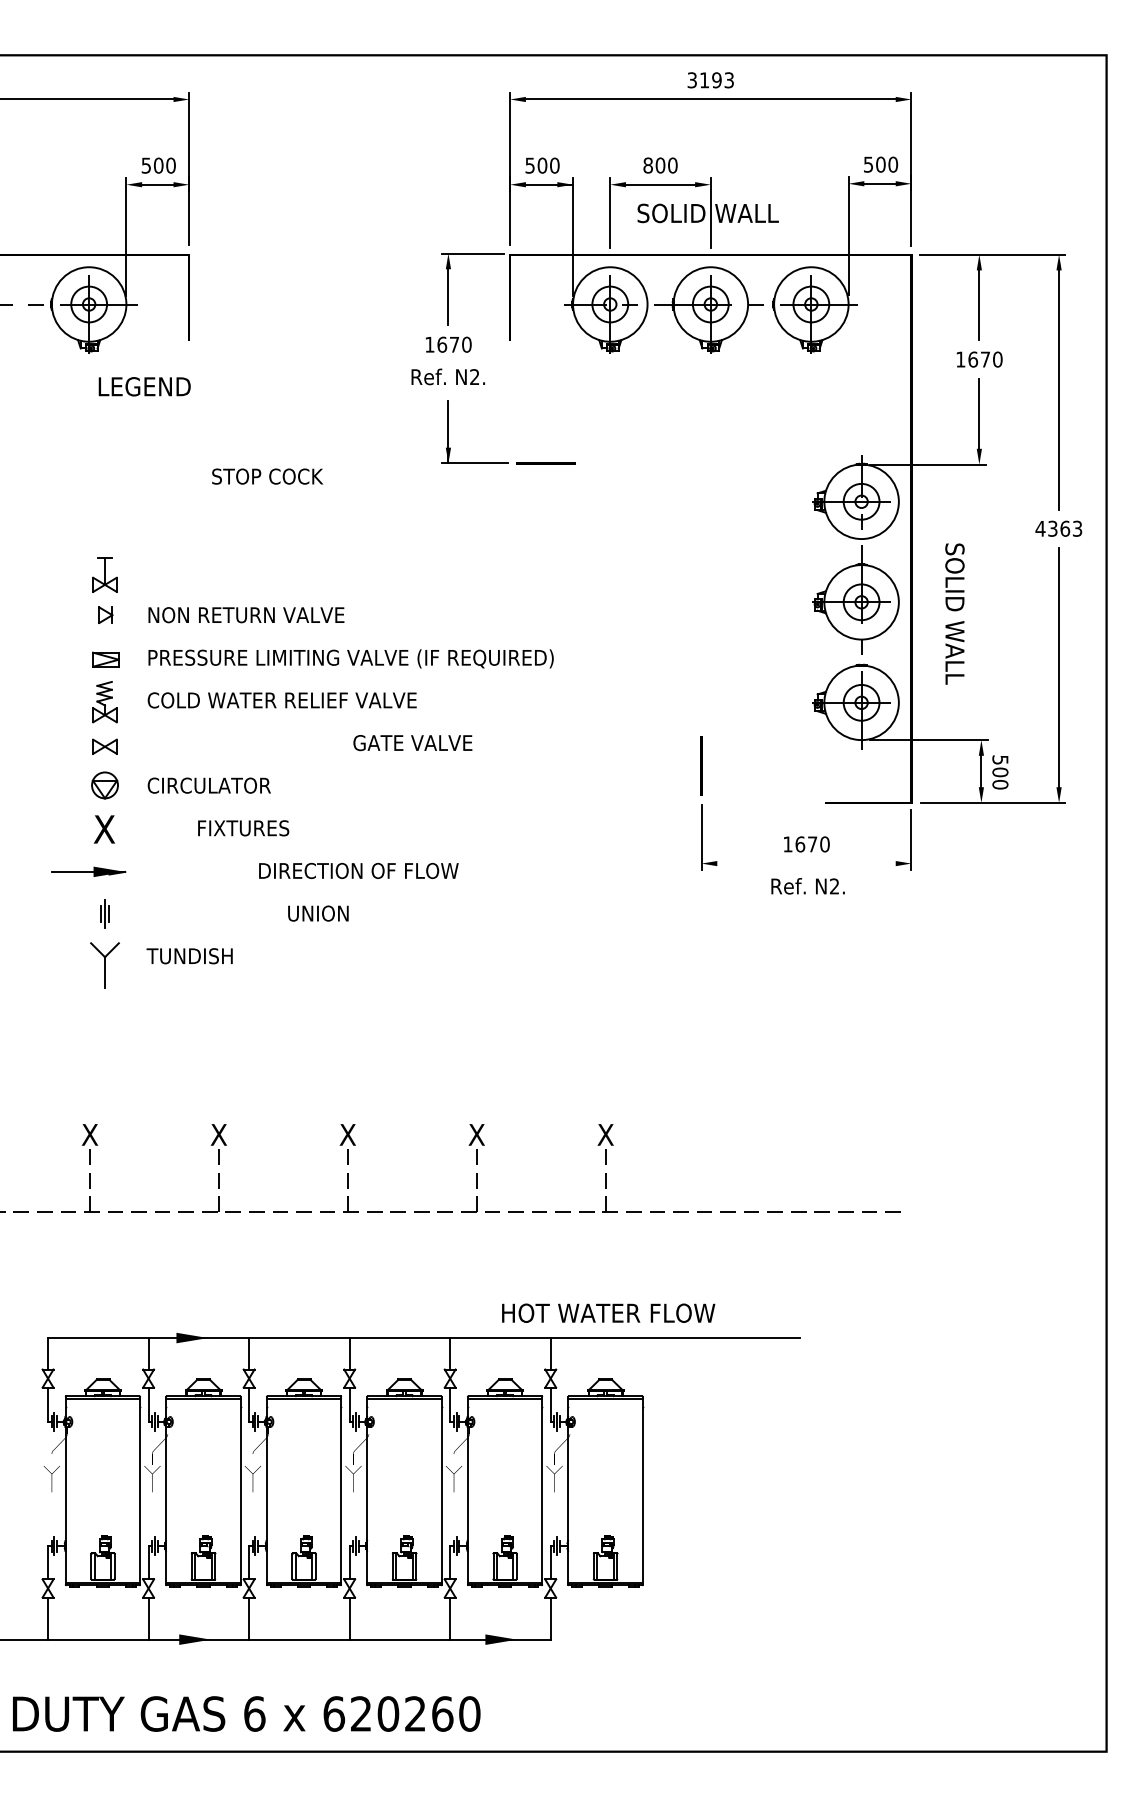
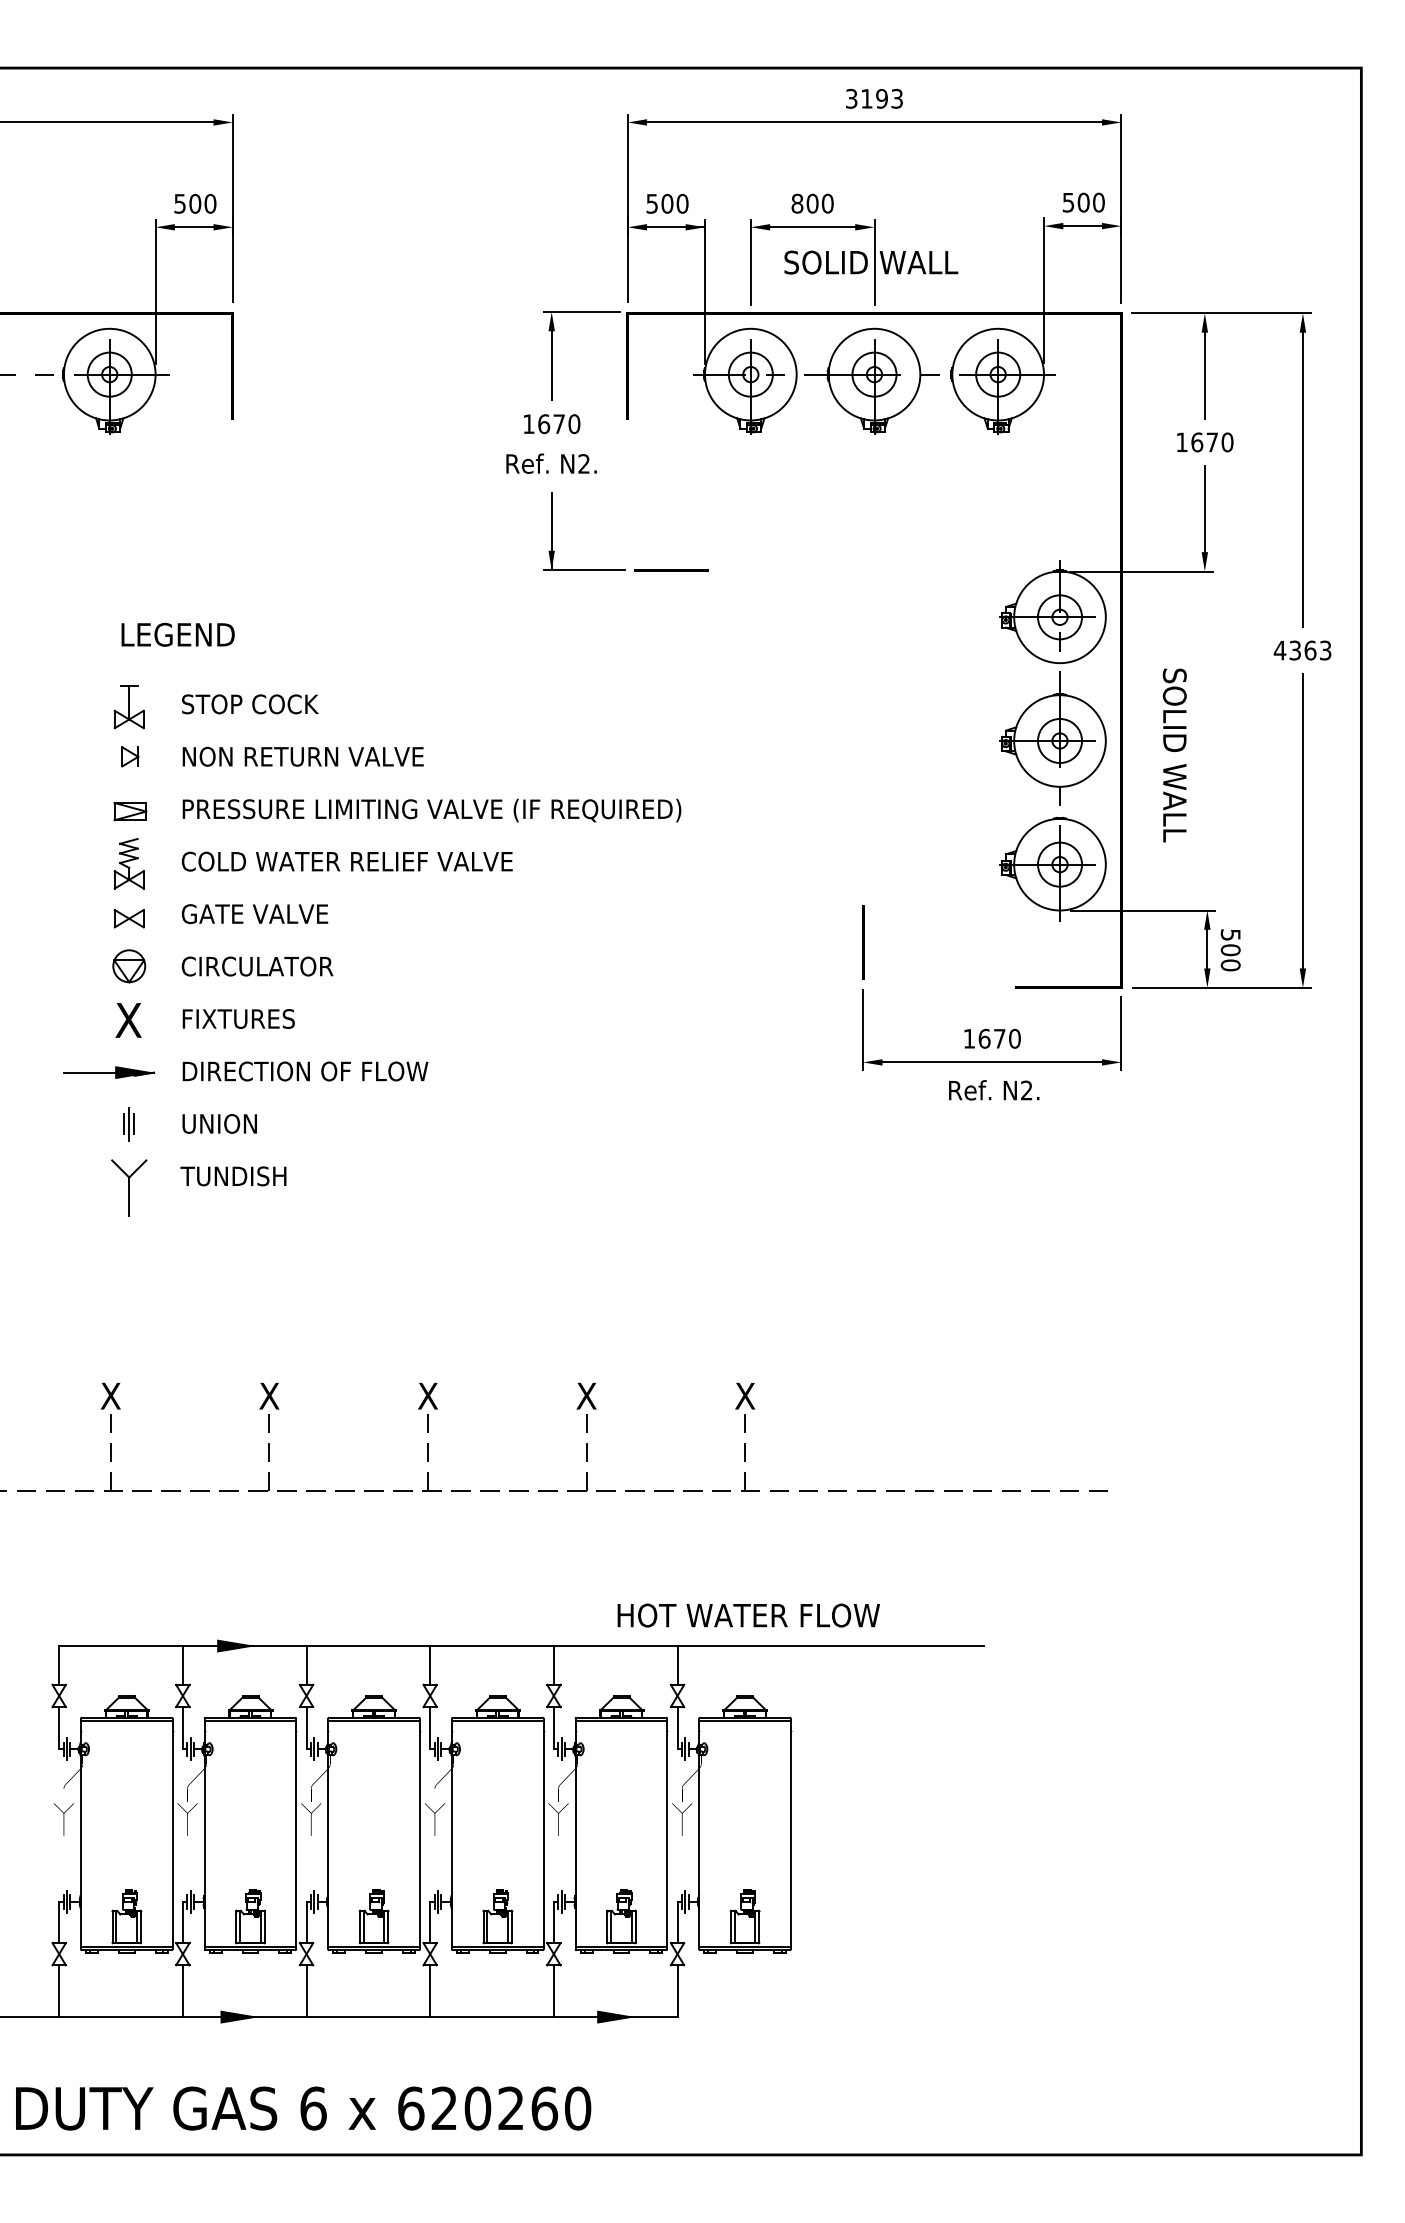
text: (144, 386) -> (177, 634), moved
text: (267, 476) -> (250, 704), moved
text: (412, 743) -> (254, 914), moved
text: (243, 827) -> (238, 1018), moved
line: (805, 863) -> (991, 1062), added
text: (358, 870) -> (305, 1071), moved
text: (318, 913) -> (219, 1123), moved

